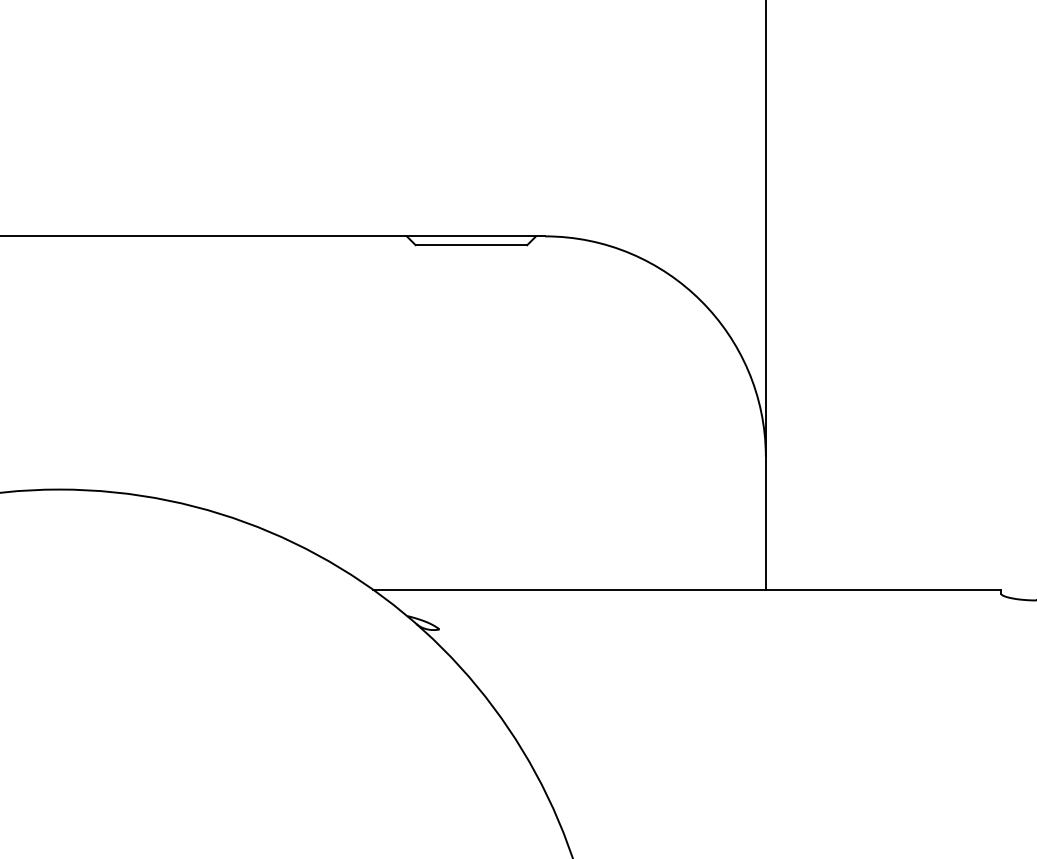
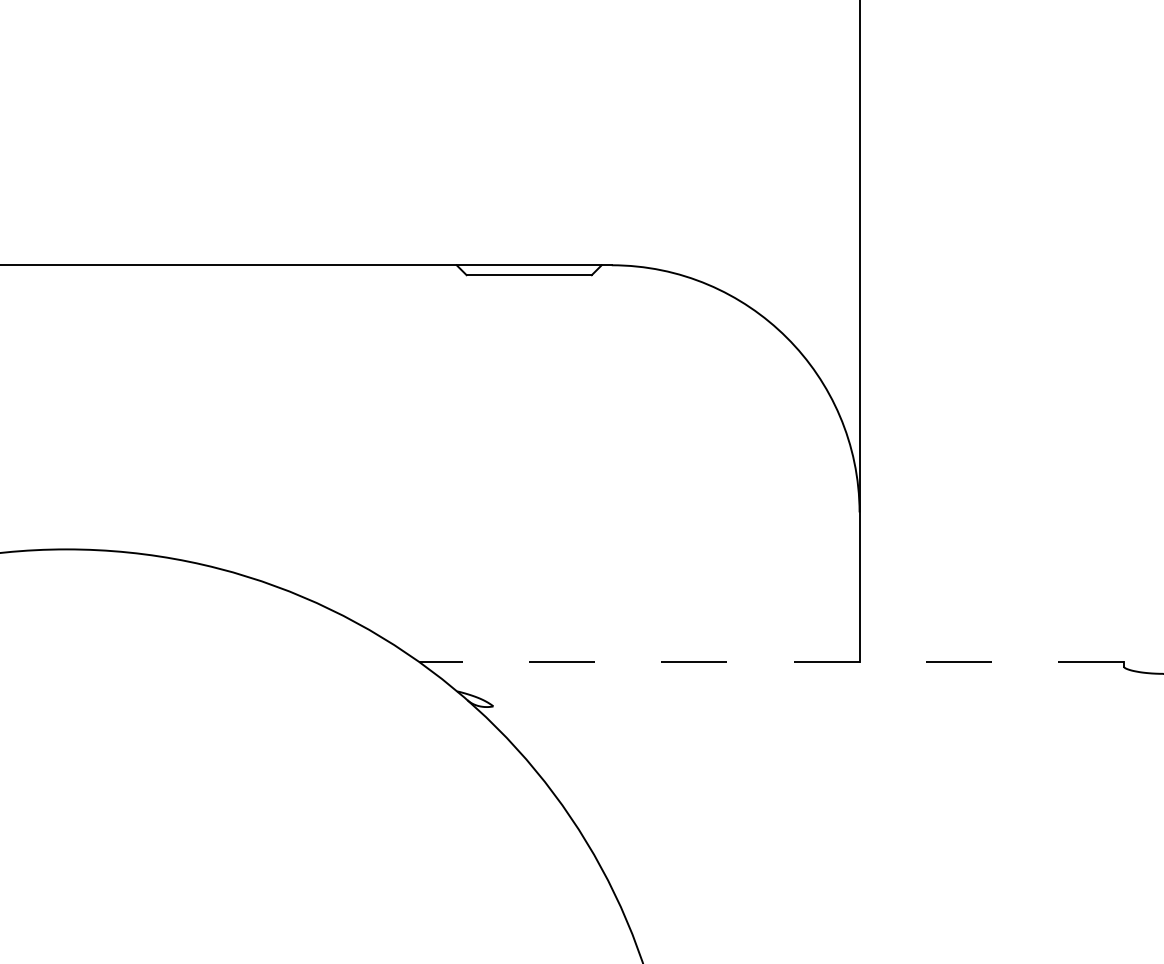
line: (686, 589) -> (770, 661), solid -> dashed

